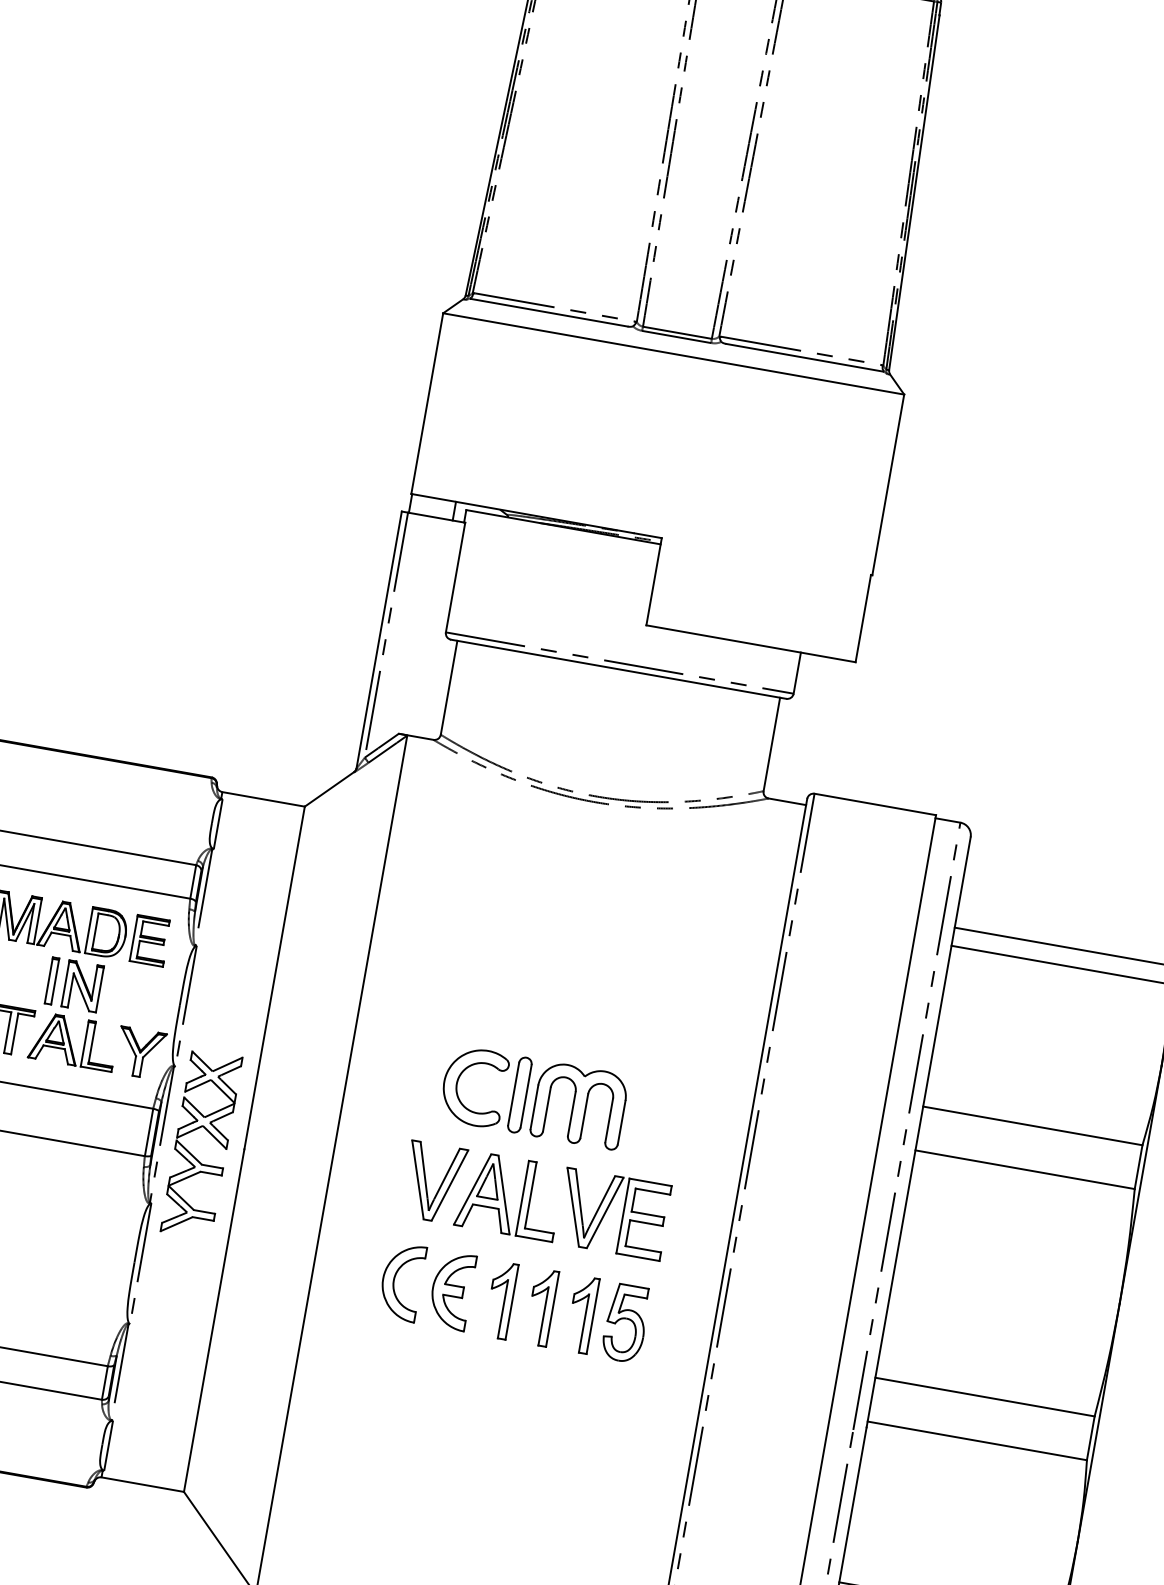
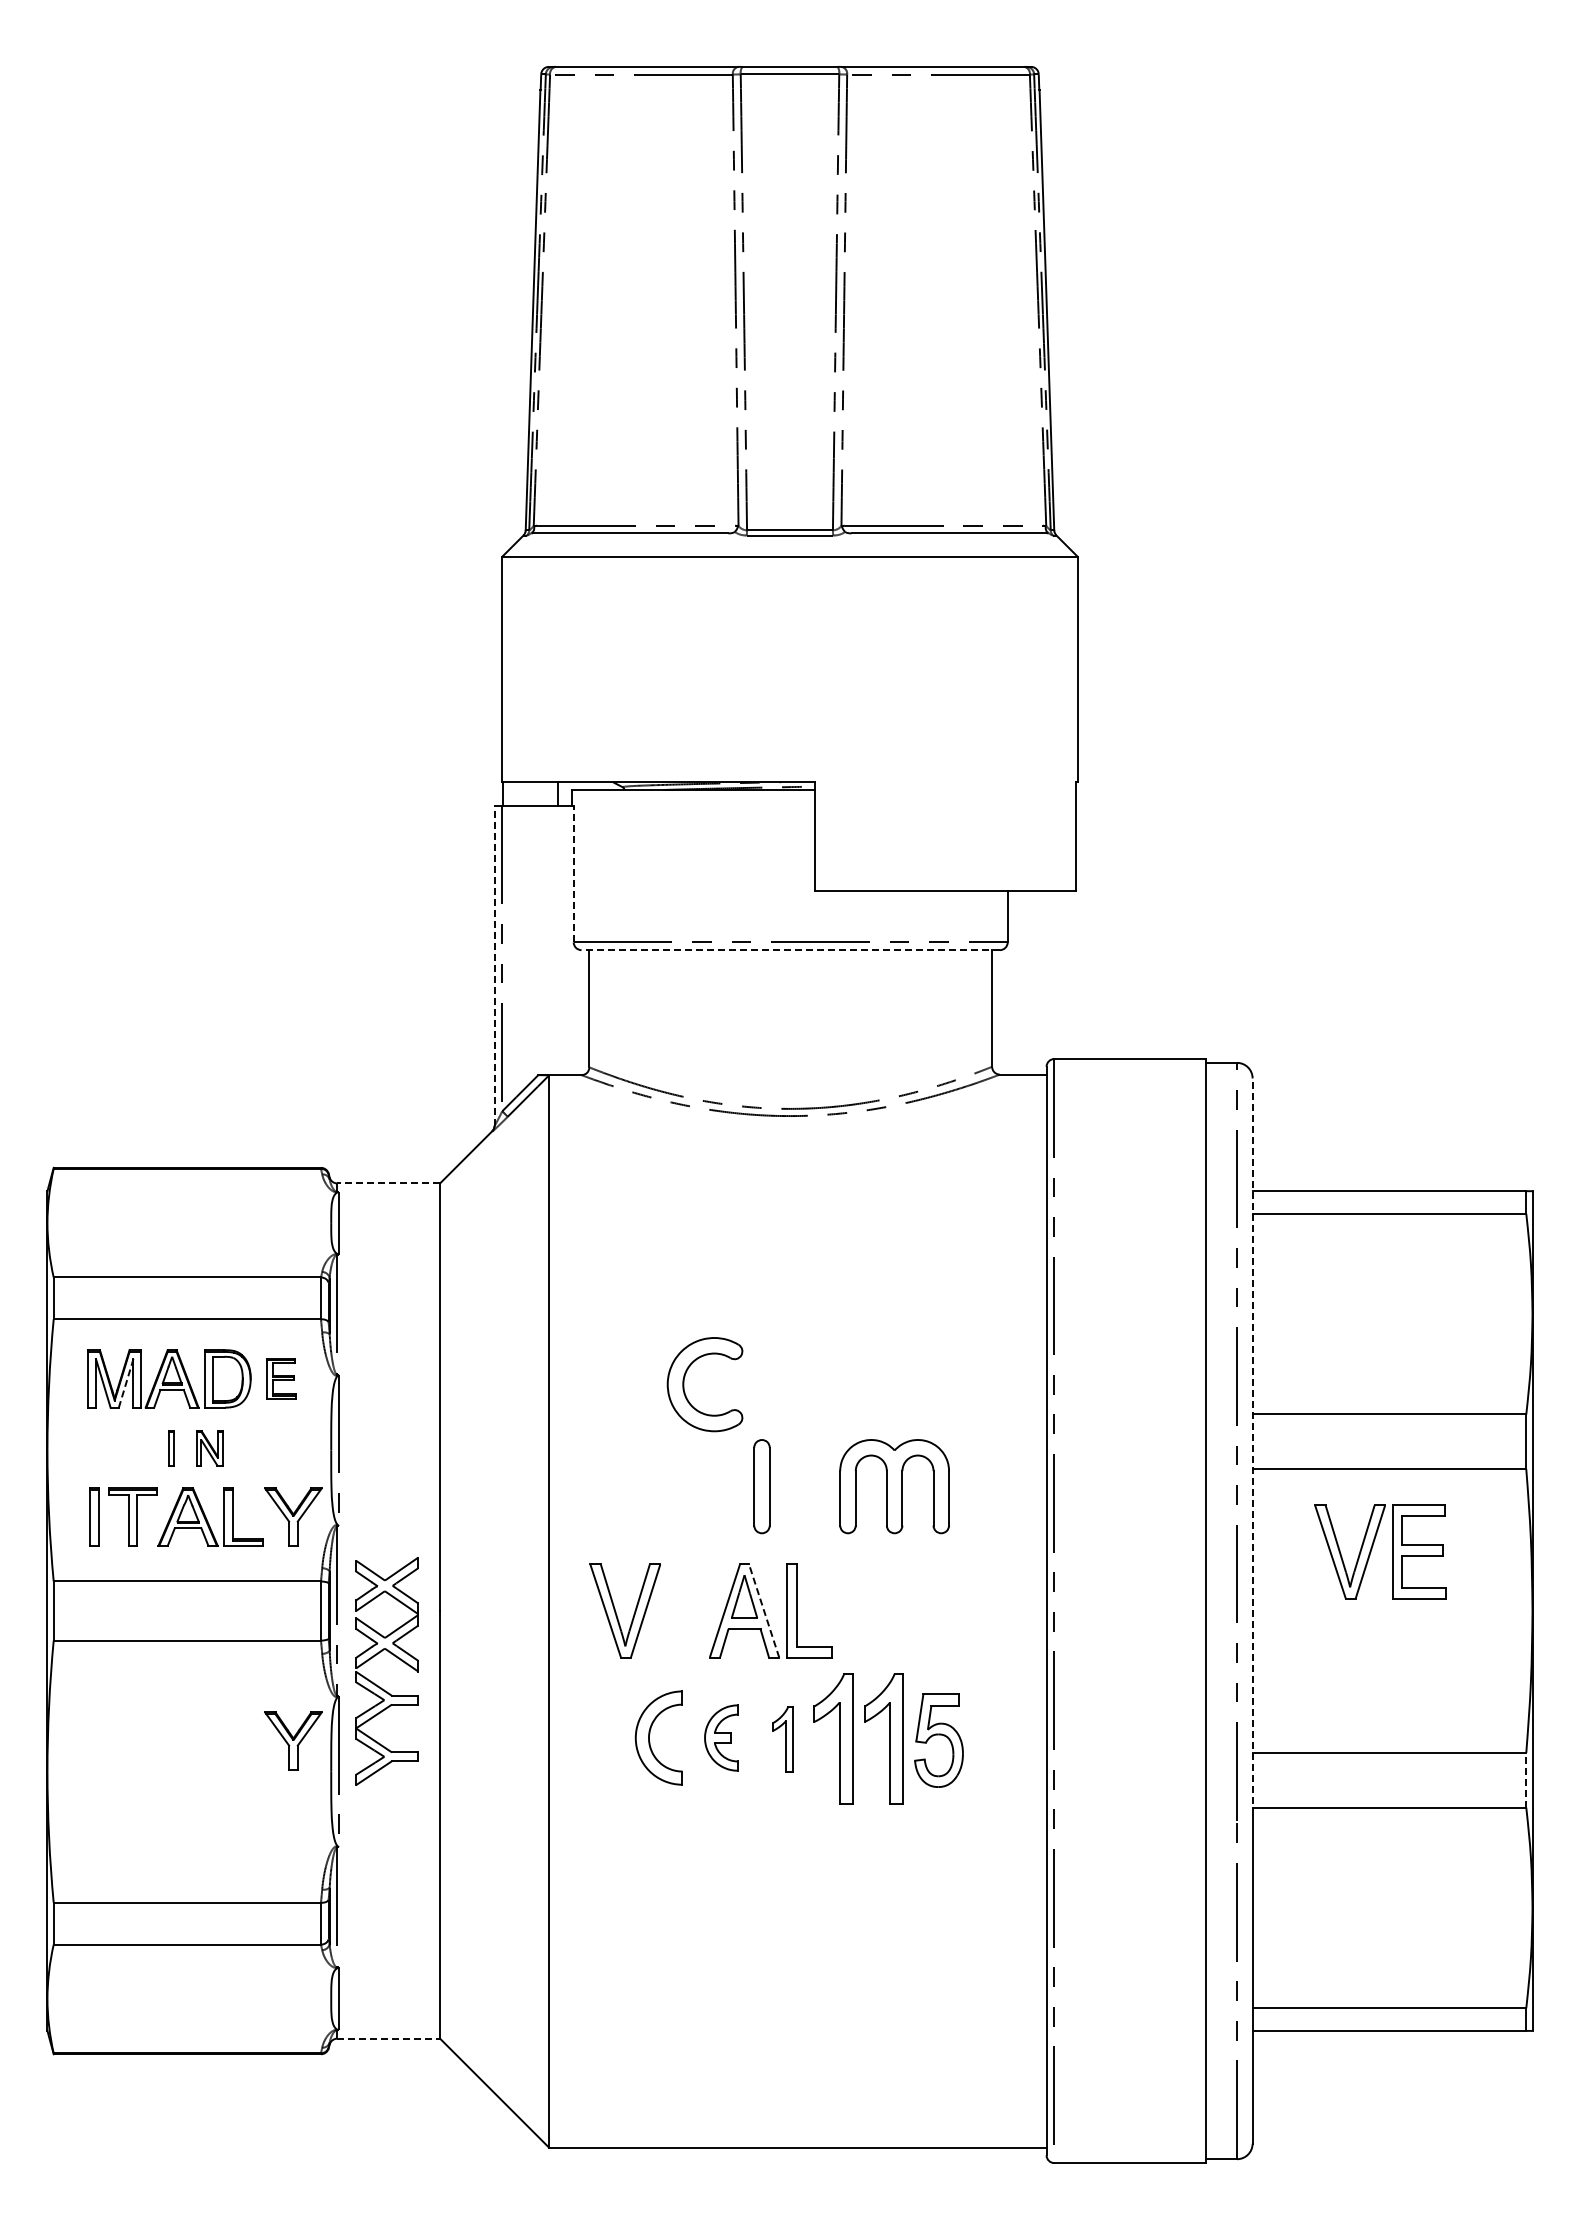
line: (455, 577) -> (573, 873), solid -> dashed
line: (379, 639) -> (494, 965), solid -> dashed
line: (618, 669) -> (790, 950), solid -> dashed
line: (263, 799) -> (388, 1183), solid -> dashed
line: (25, 922) -> (126, 1383), solid -> dashed
part: (150, 940) -> (281, 1378), size x0.7
part: (51, 980) -> (170, 1448), size x0.6
part: (82, 986) -> (209, 1448), size x0.6
part: (457, 1084) -> (684, 1384), moved
part: (579, 1105) -> (894, 1486), moved
line: (918, 1132) -> (1252, 1446), solid -> dashed
part: (192, 1154) -> (378, 1685), moved
part: (426, 1181) -> (616, 1611), moved
line: (504, 1194) -> (764, 1610), solid -> dashed
part: (607, 1211) -> (1372, 1549), moved
part: (108, 1232) -> (293, 1740), added
part: (452, 1290) -> (721, 1737), size x0.7
part: (500, 1300) -> (782, 1739), size x0.7
part: (541, 1307) -> (833, 1739), size x1.4
part: (582, 1314) -> (884, 1739), size x1.4
line: (1091, 1437) -> (1526, 1779), solid -> dashed
line: (143, 1484) -> (389, 2038), solid -> dashed

